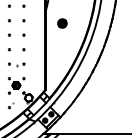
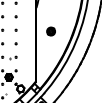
part: (62, 23) -> (51, 31), moved

